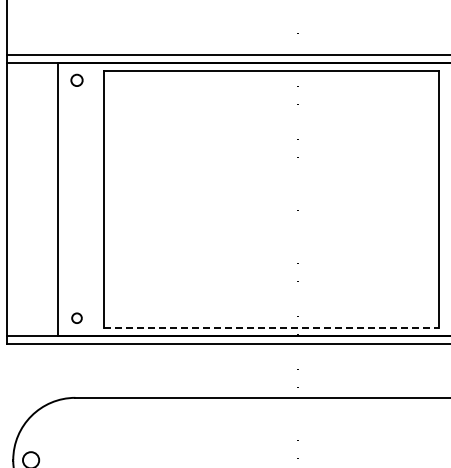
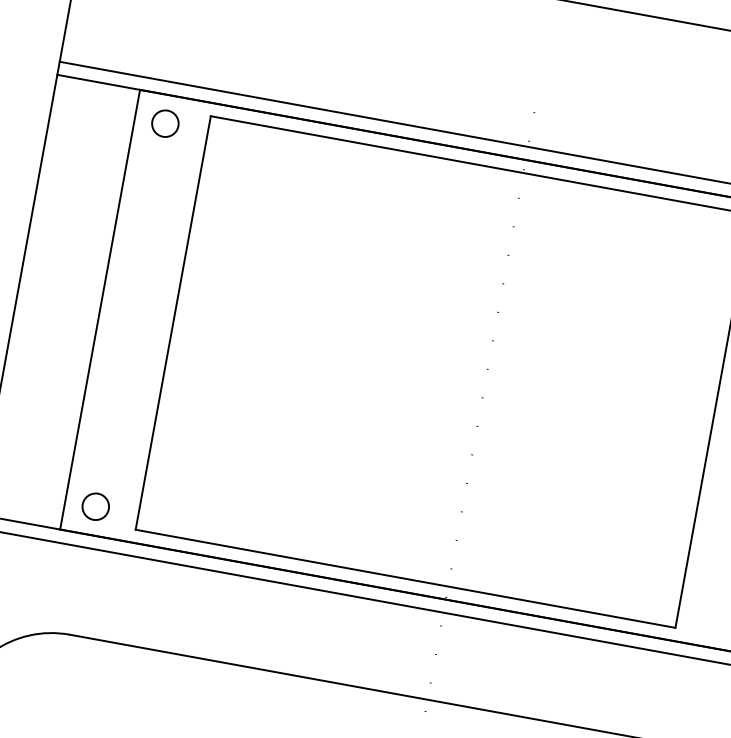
circle: (76, 80) -> (164, 123), size x1.43
circle: (76, 318) -> (94, 507), size x1.67
line: (271, 327) -> (406, 578), dashed -> solid

